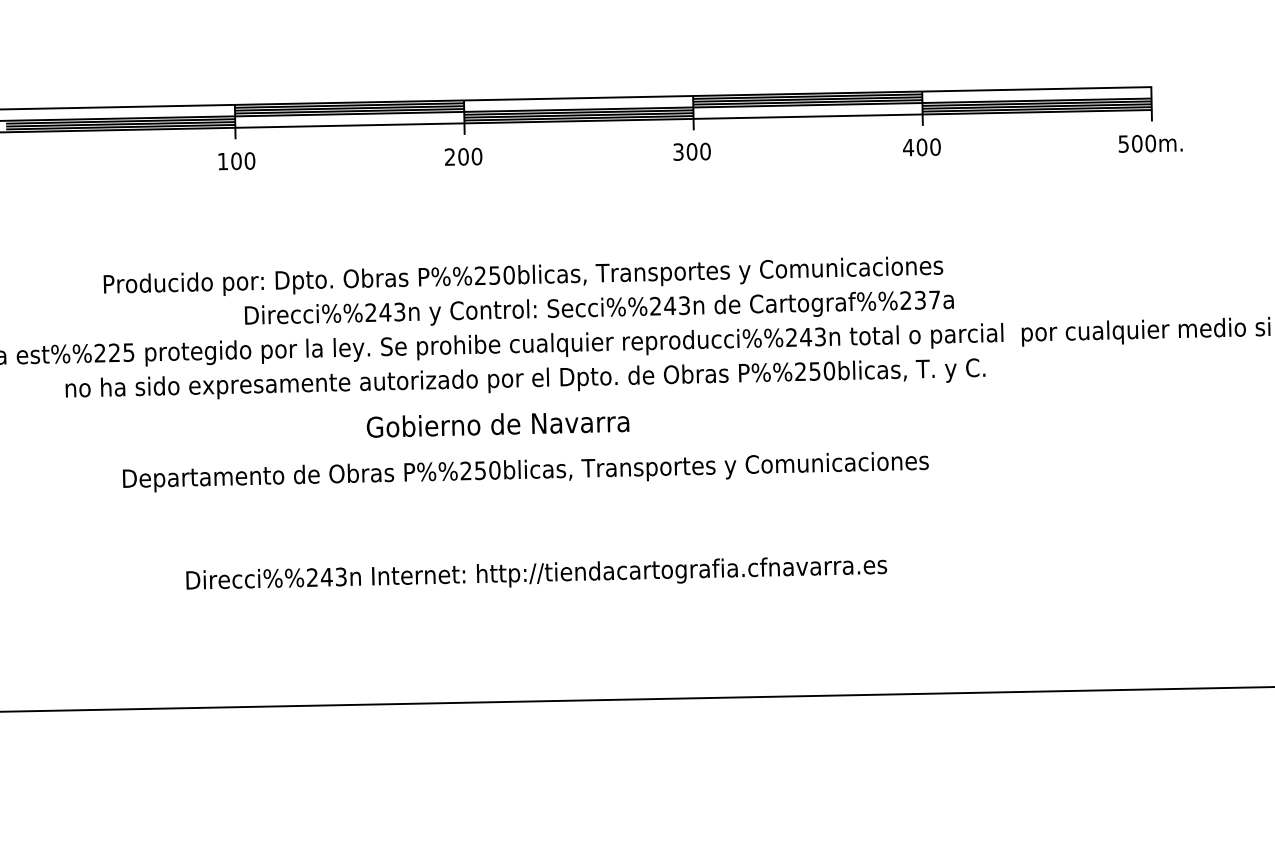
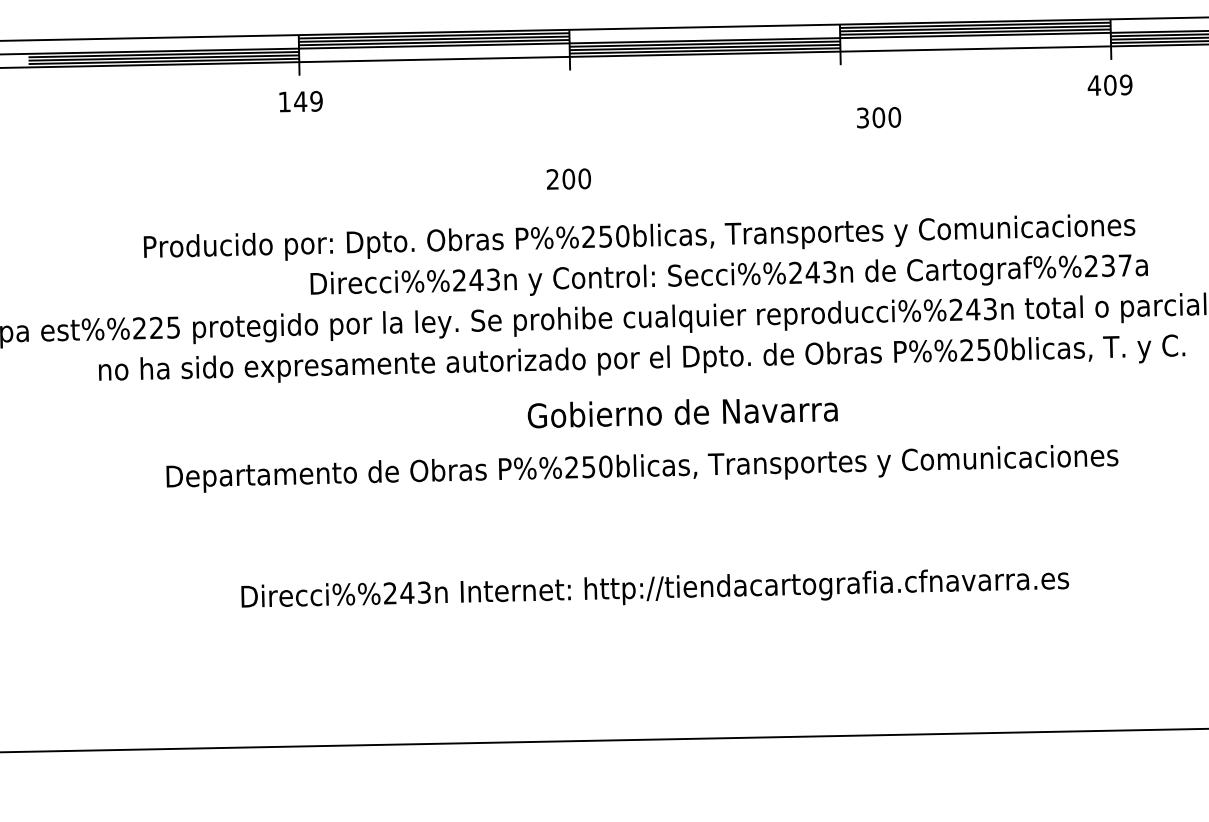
text: (935, 146) -> (1126, 84), 400 -> 409
text: (691, 151) -> (878, 117), moved
text: (463, 156) -> (568, 178), moved
text: (243, 161) -> (308, 101), 100 -> 149
text: (497, 425) -> (682, 413), moved

